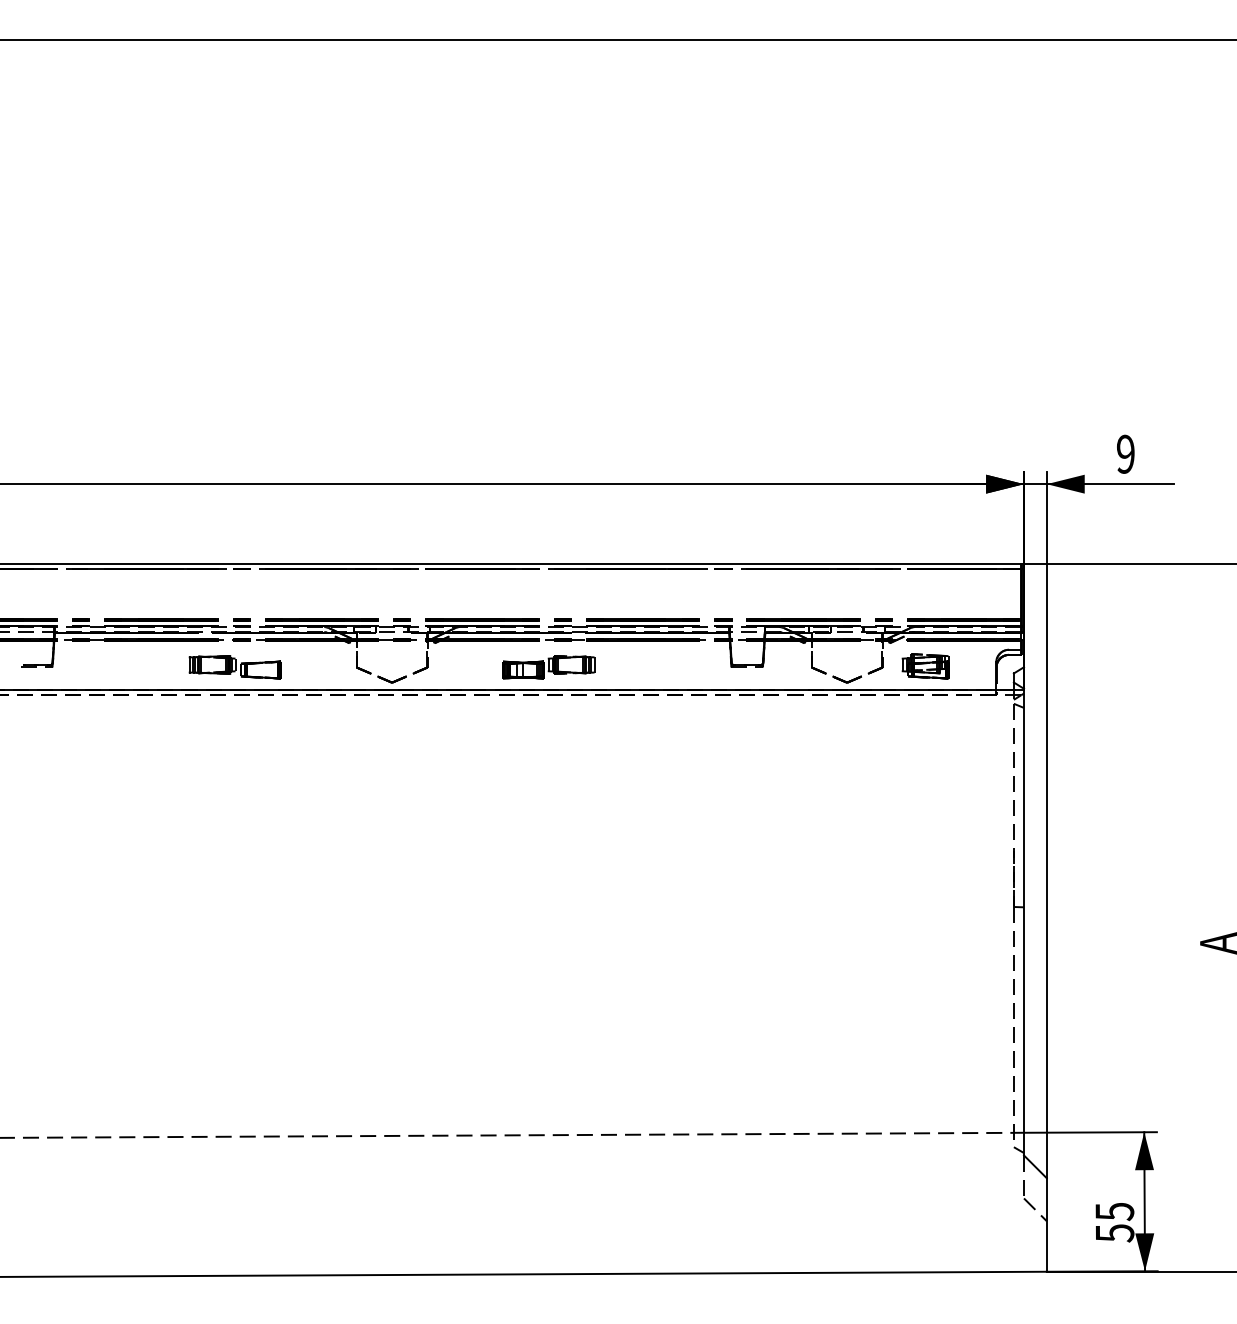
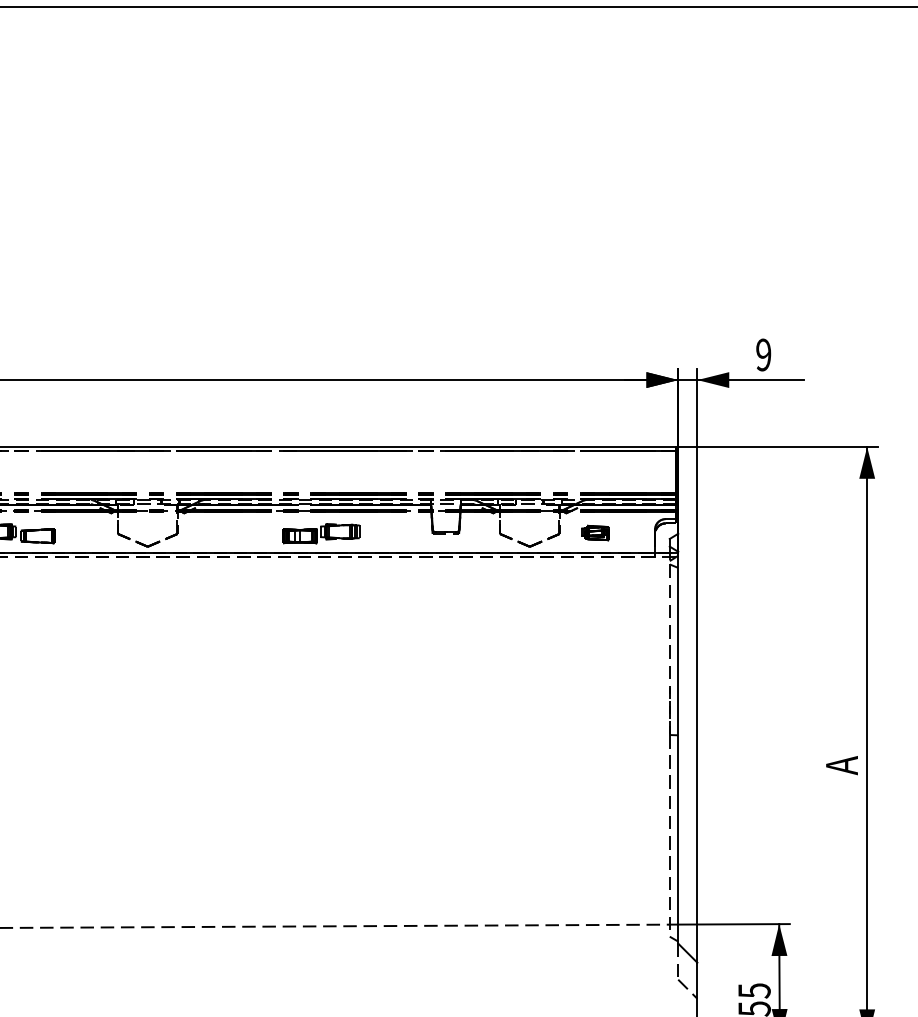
part: (925, 666) -> (595, 533), size x0.7
part: (548, 667) -> (321, 533), moved

